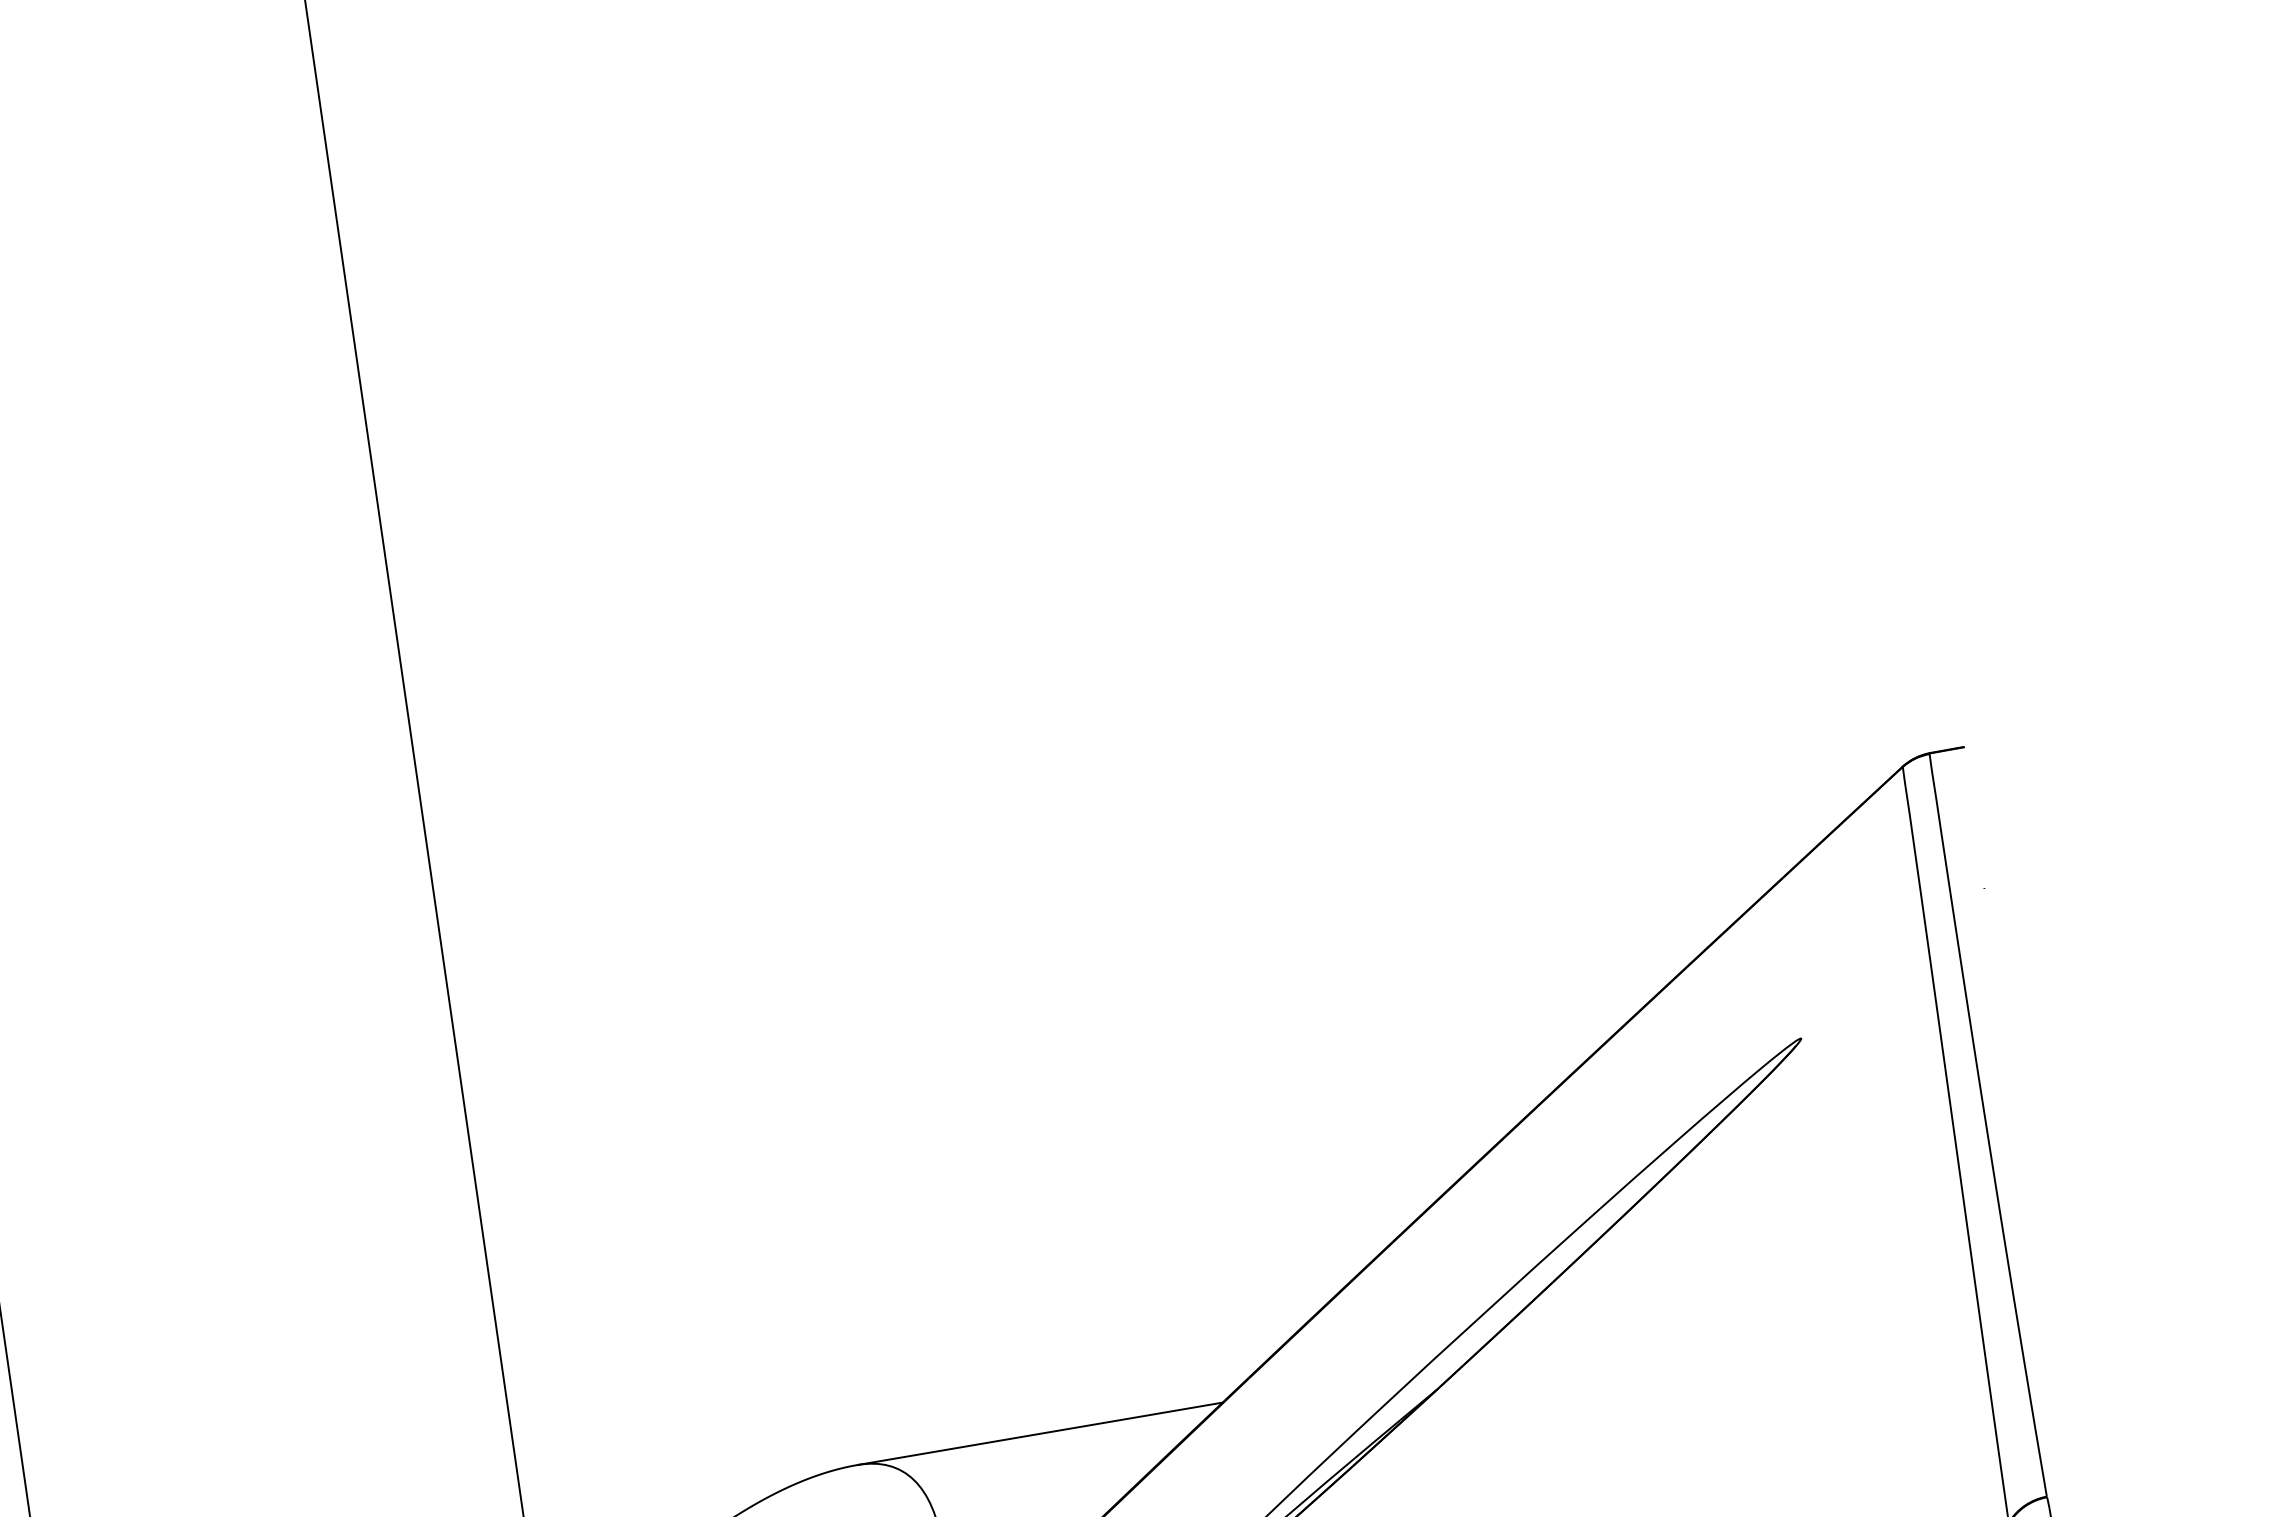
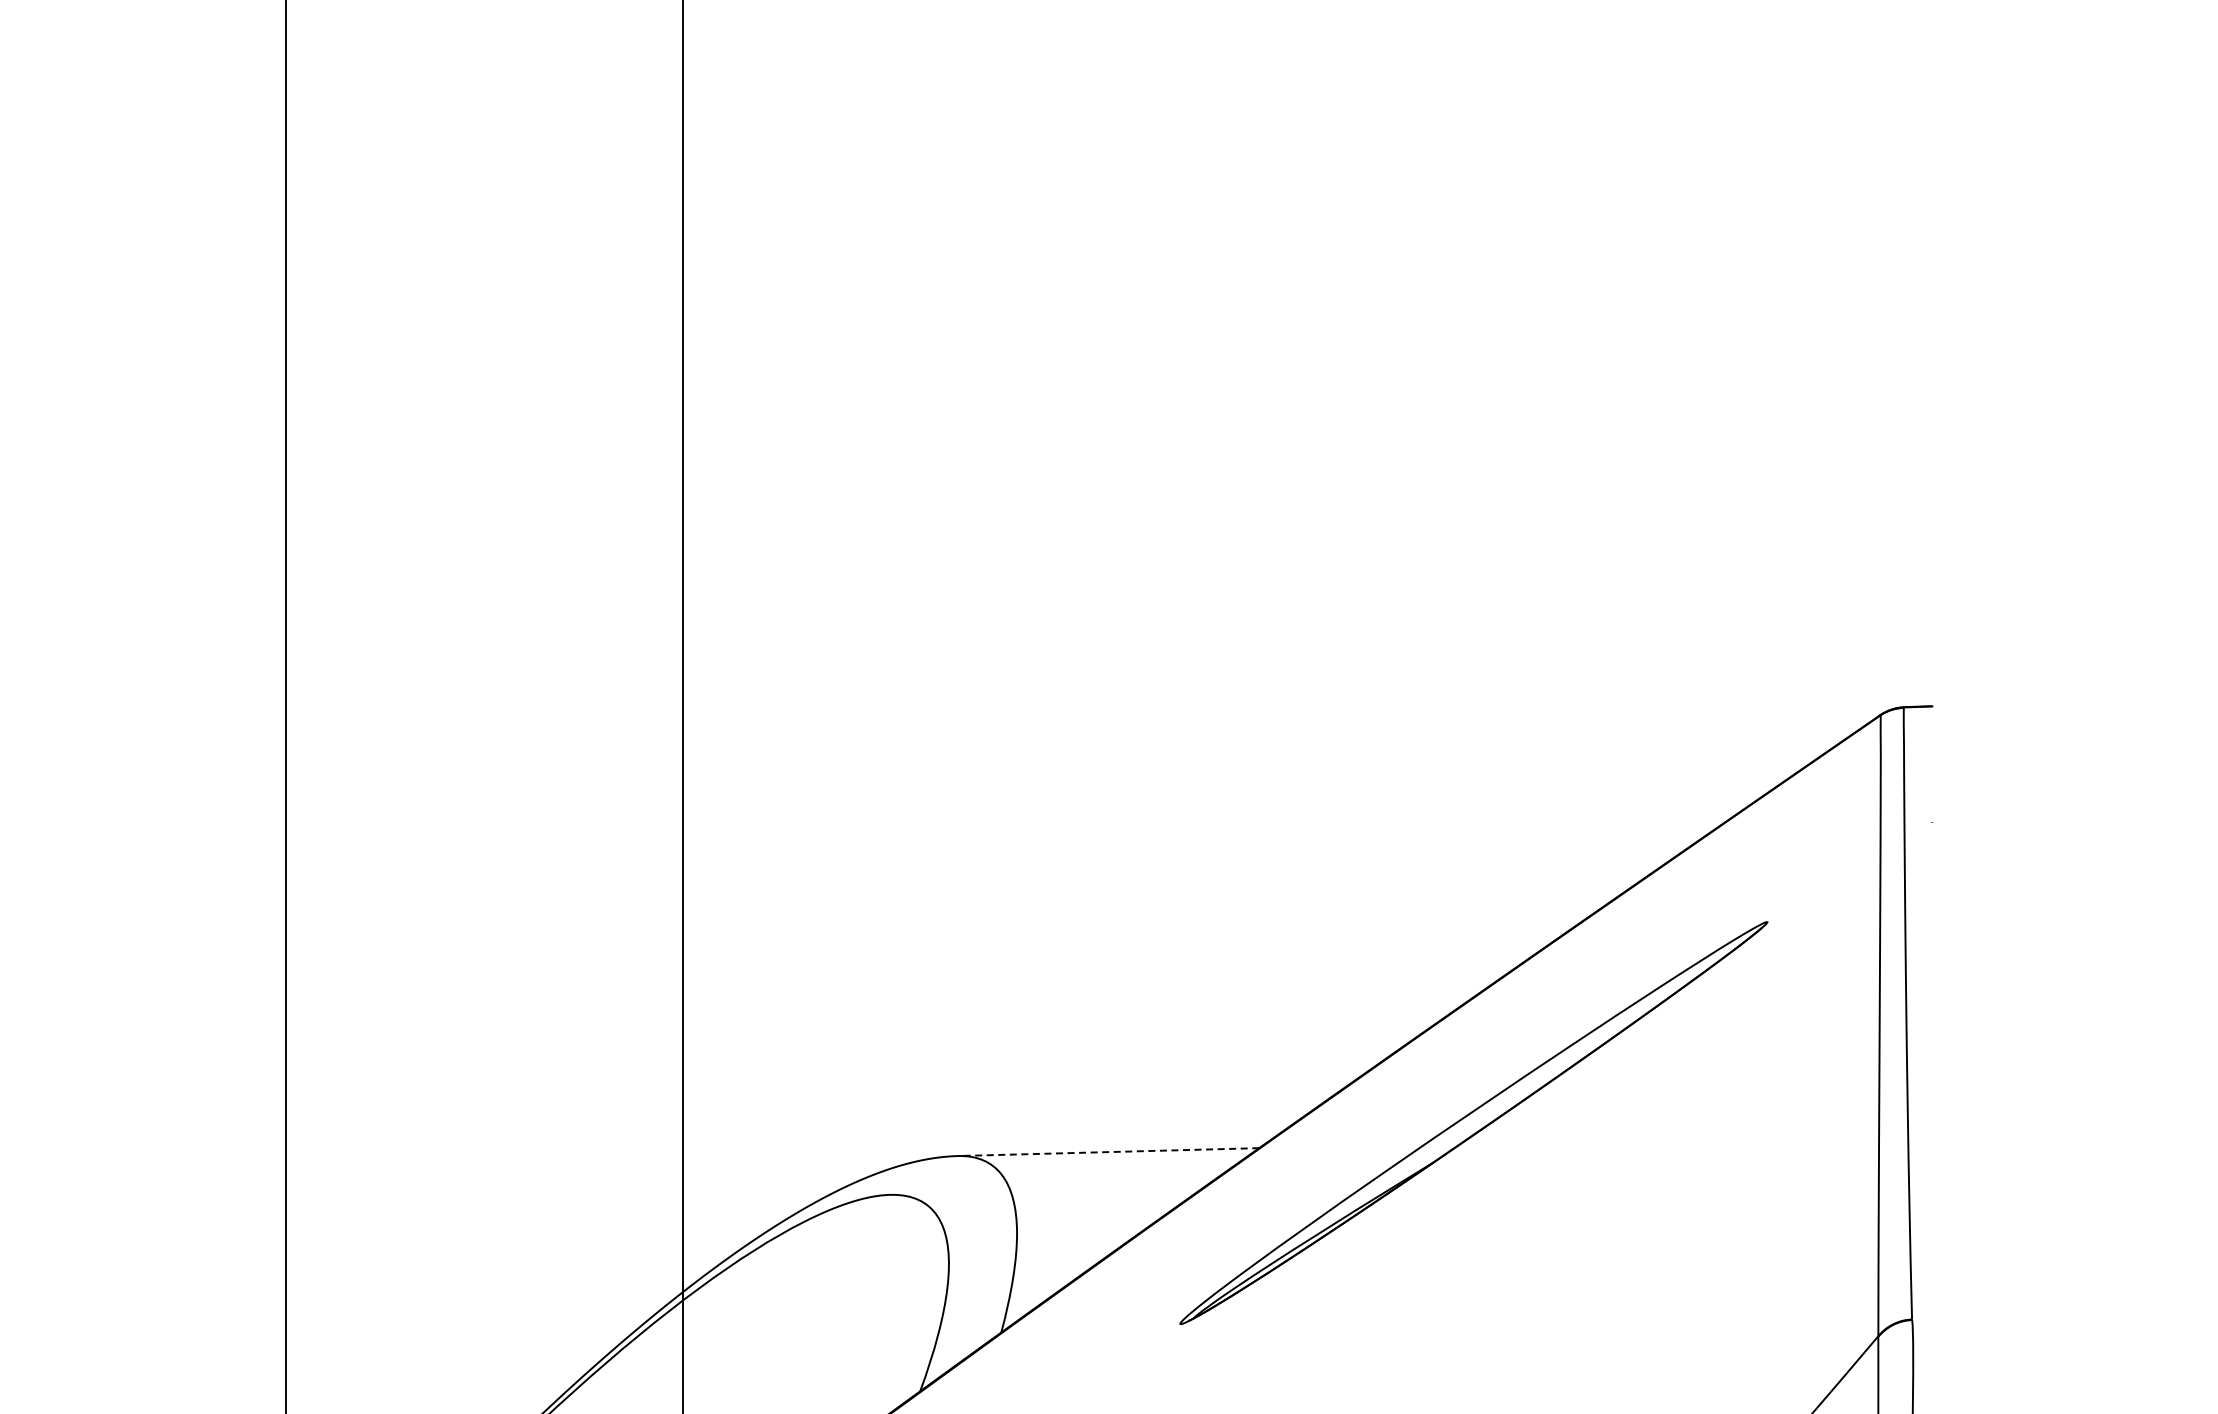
line: (1040, 1434) -> (1108, 1152), solid -> dashed

